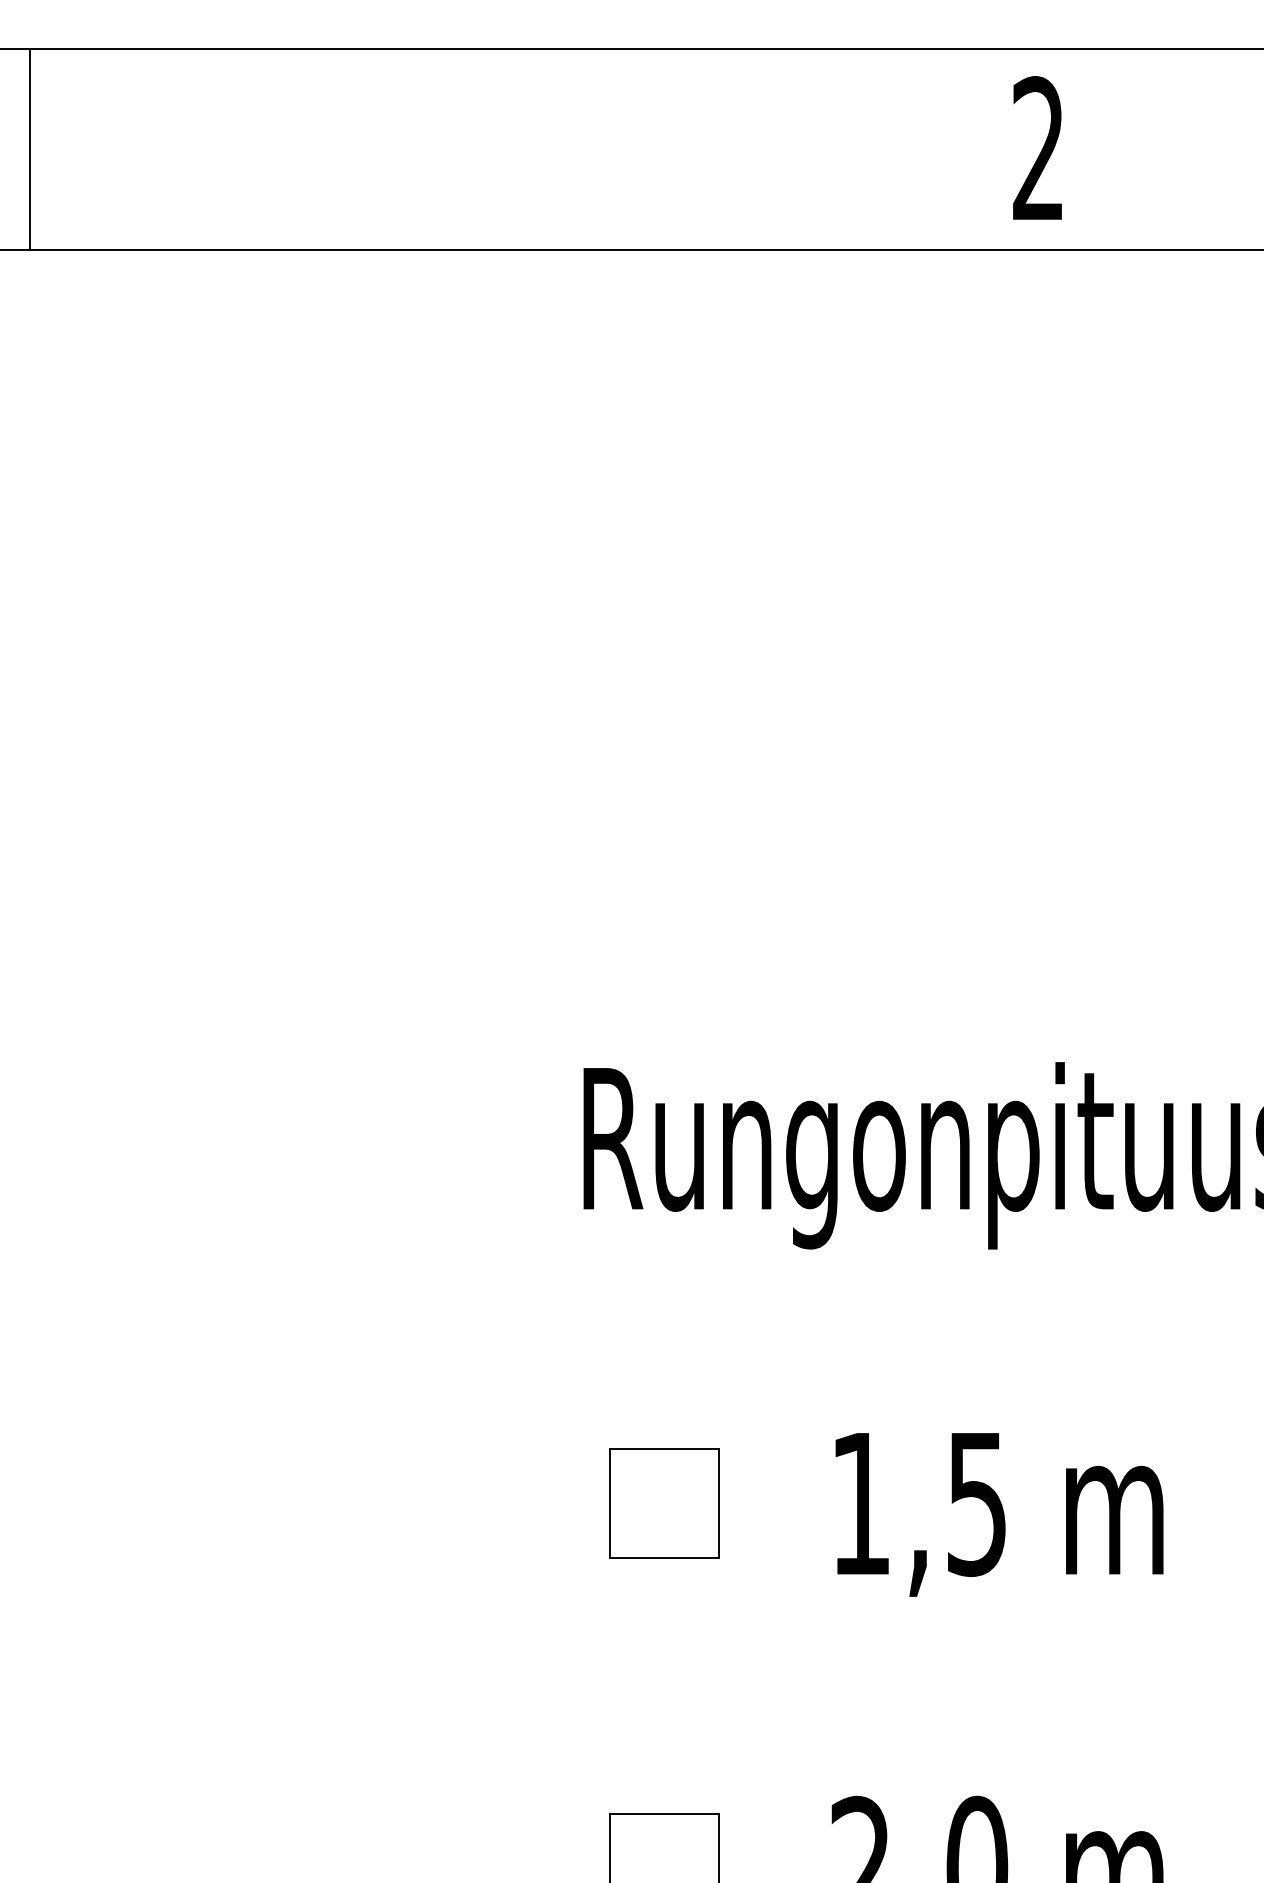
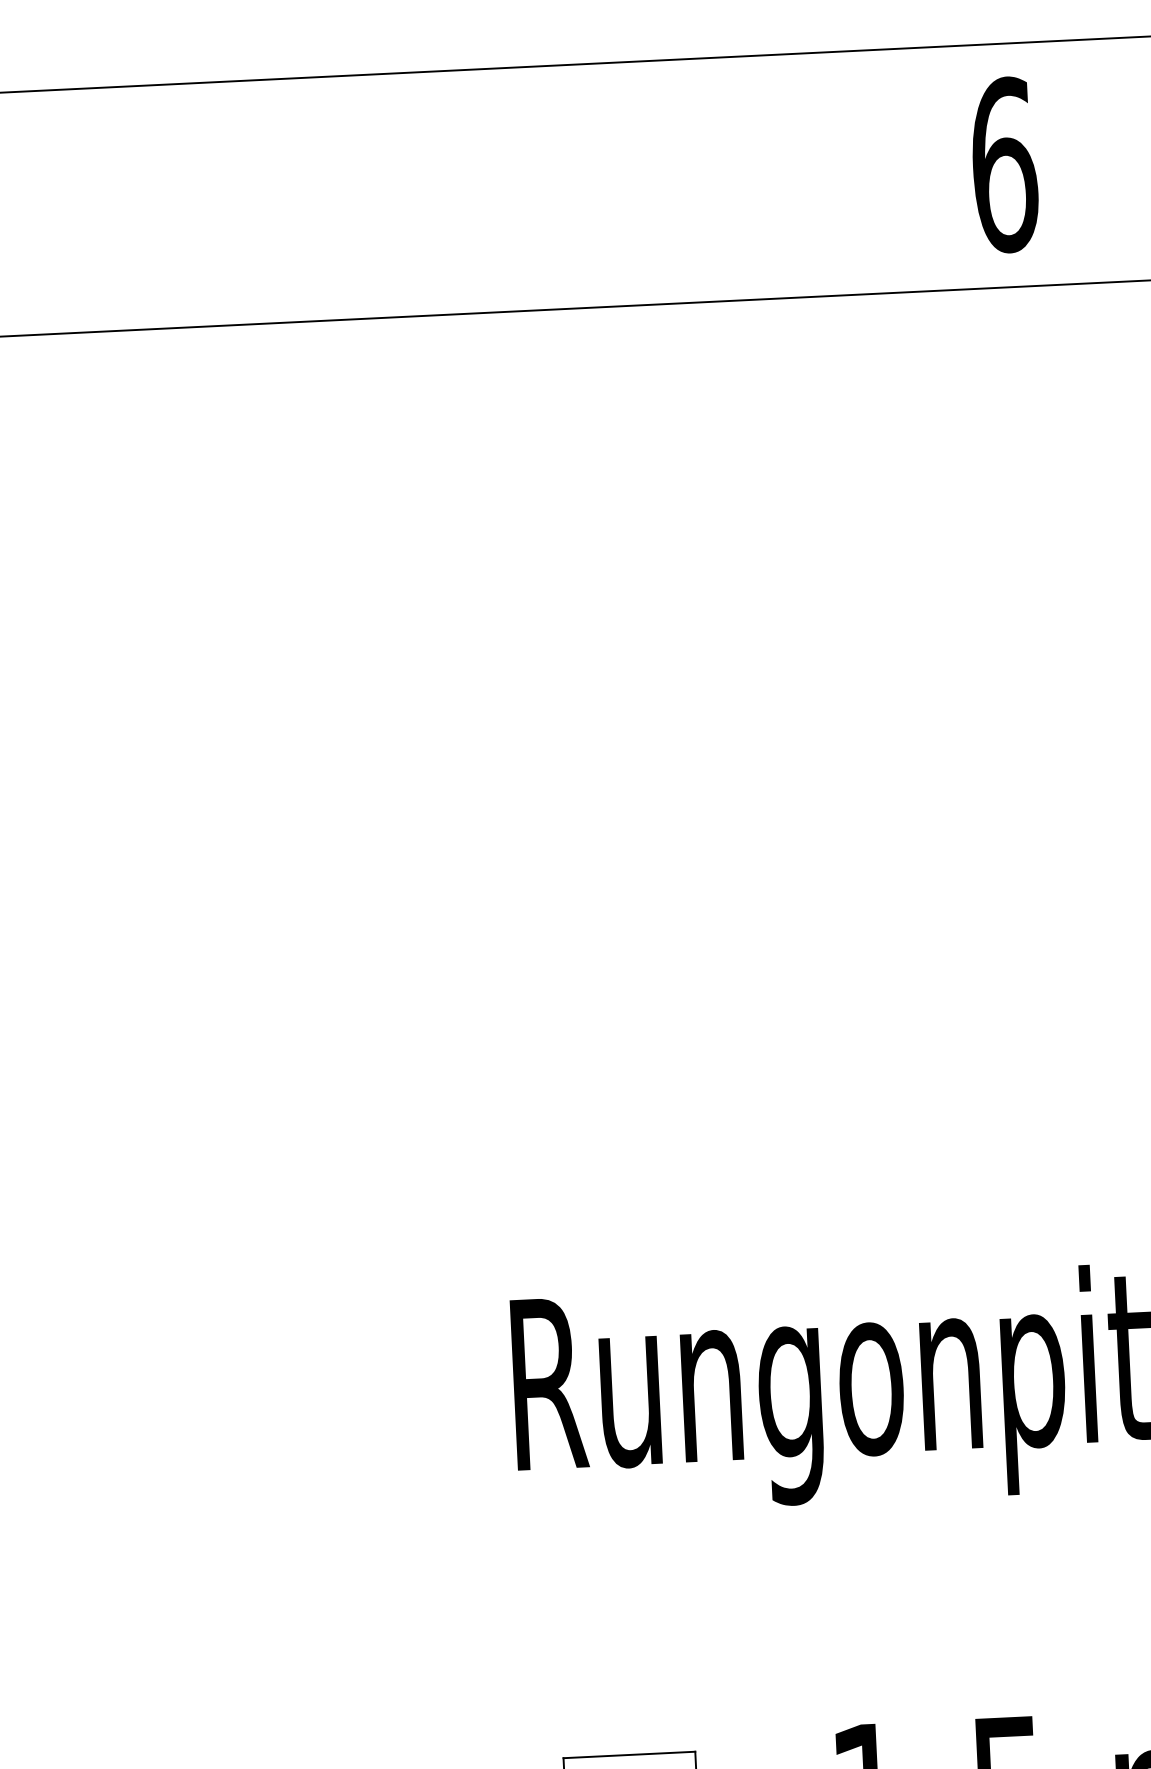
text: (1038, 149) -> (1004, 165), 2 -> 6

